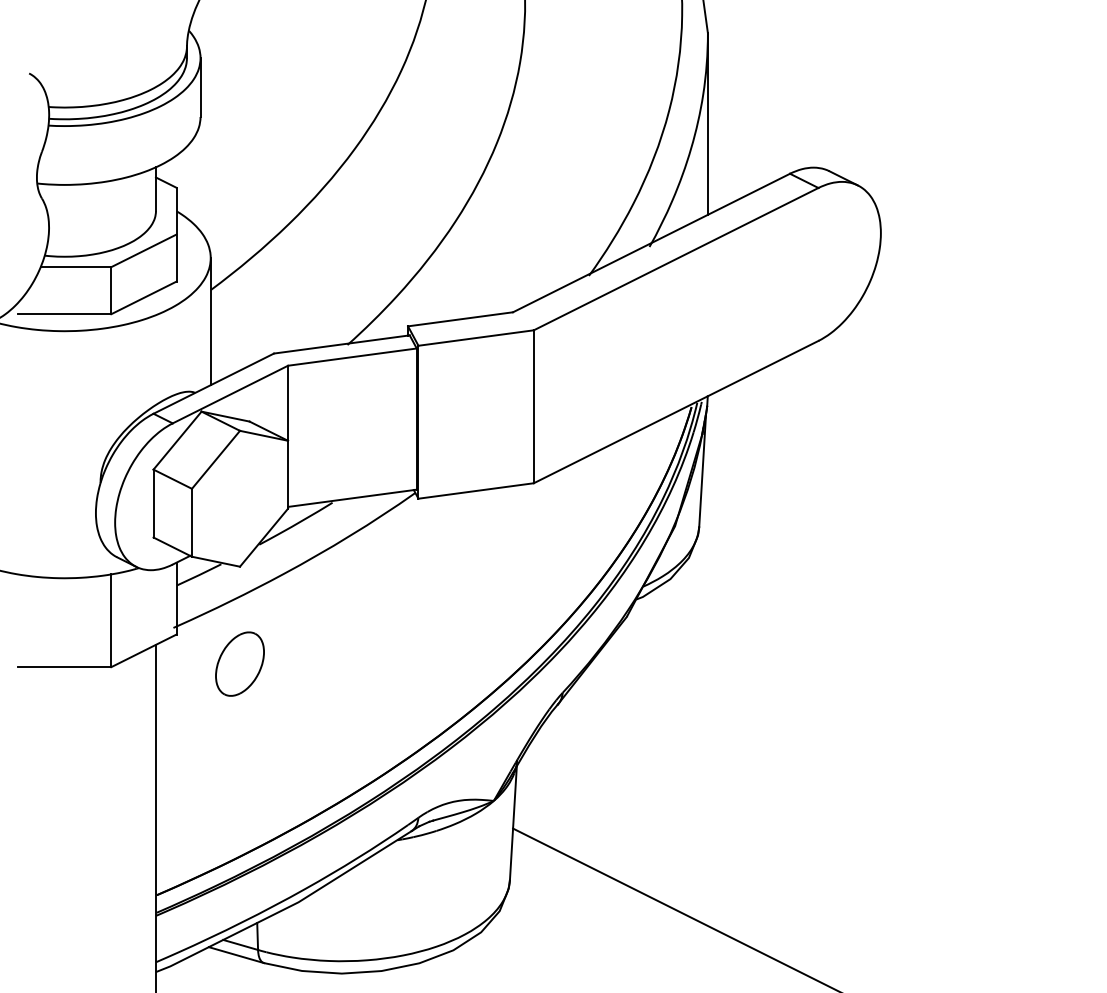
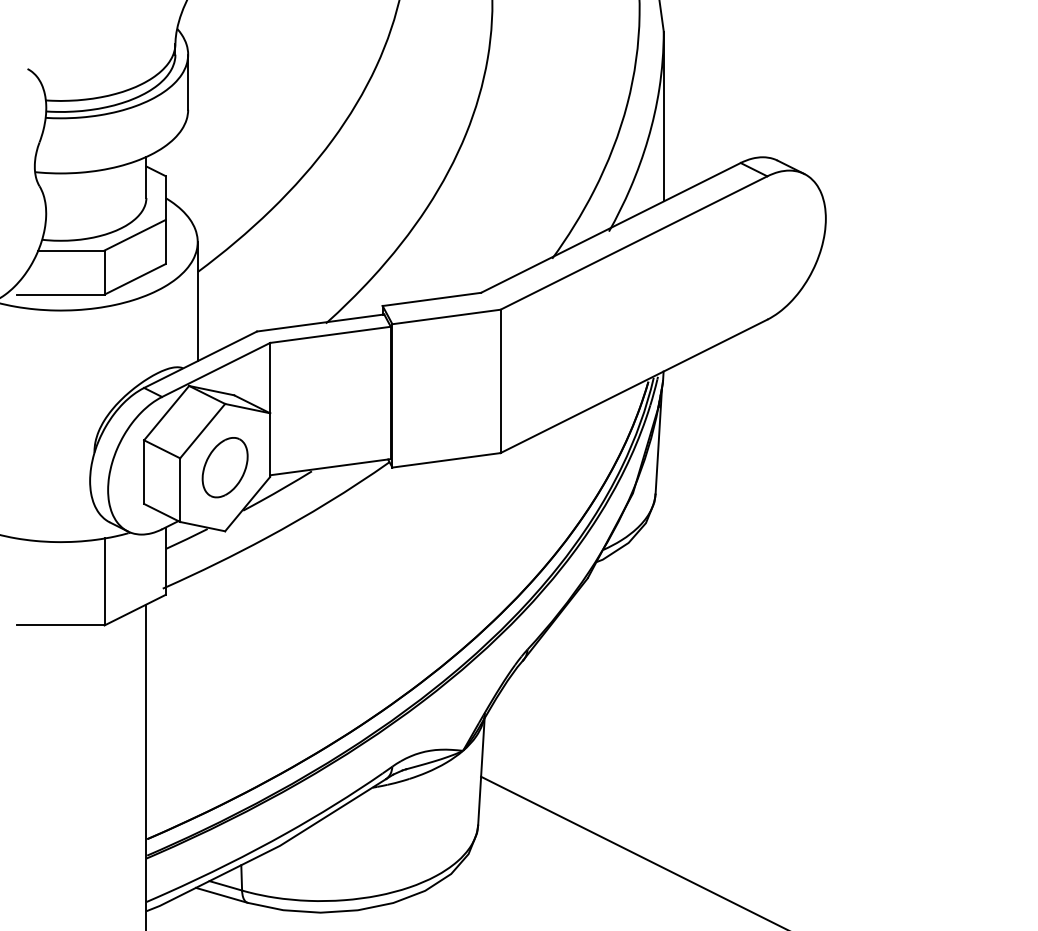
part: (239, 664) -> (224, 467), moved

